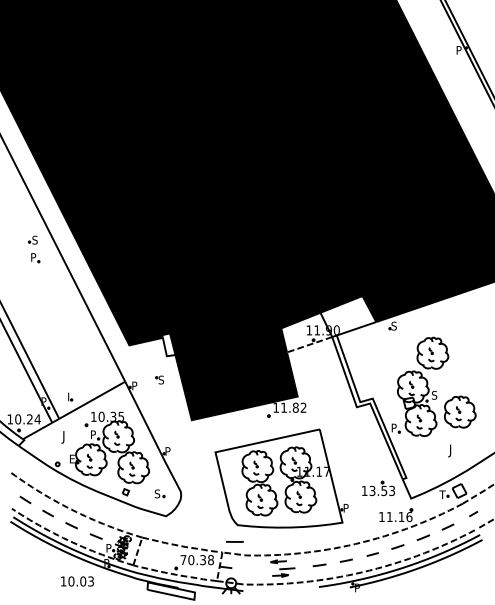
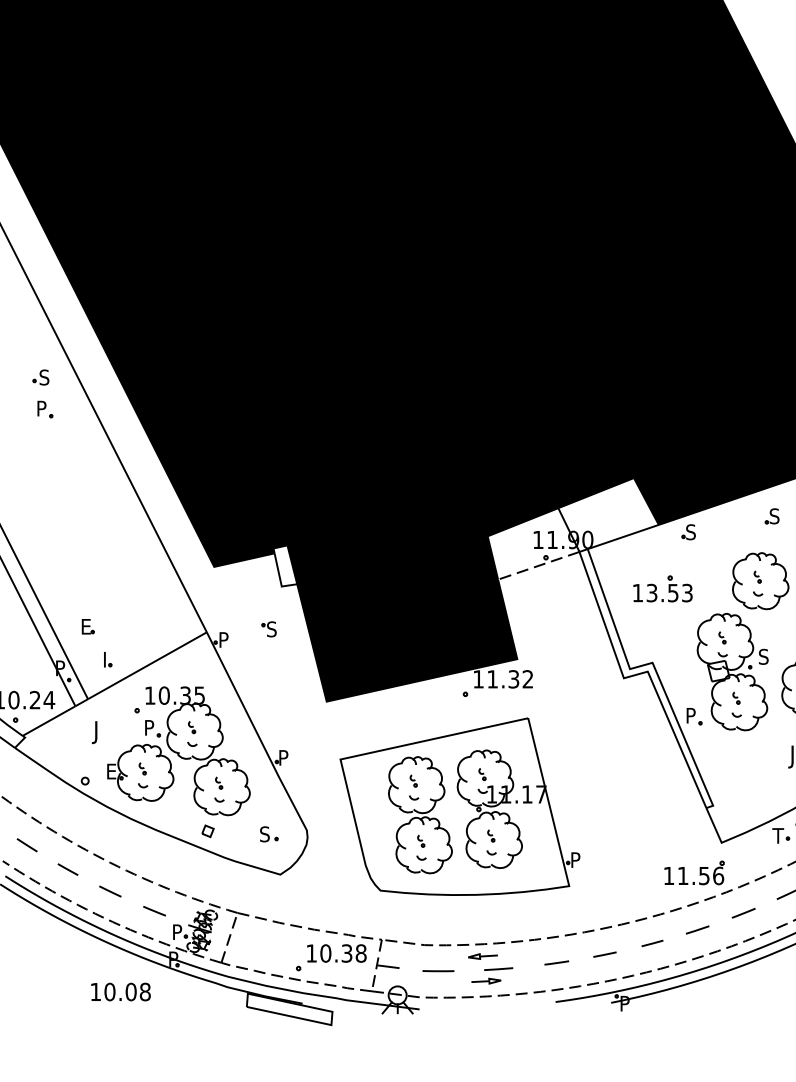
part: (438, 317) -> (770, 516), added
part: (59, 378) -> (88, 626), added
text: (295, 407) -> (513, 678), 11.82 -> 11.32
part: (281, 478) -> (459, 806), moved
part: (378, 488) -> (662, 588), moved
text: (401, 517) -> (704, 876), 11.16 -> 11.56
line: (234, 541) -> (437, 970), moved
text: (183, 560) -> (311, 954), 70.38 -> 10.38
text: (91, 581) -> (146, 992), 10.03 -> 10.08

